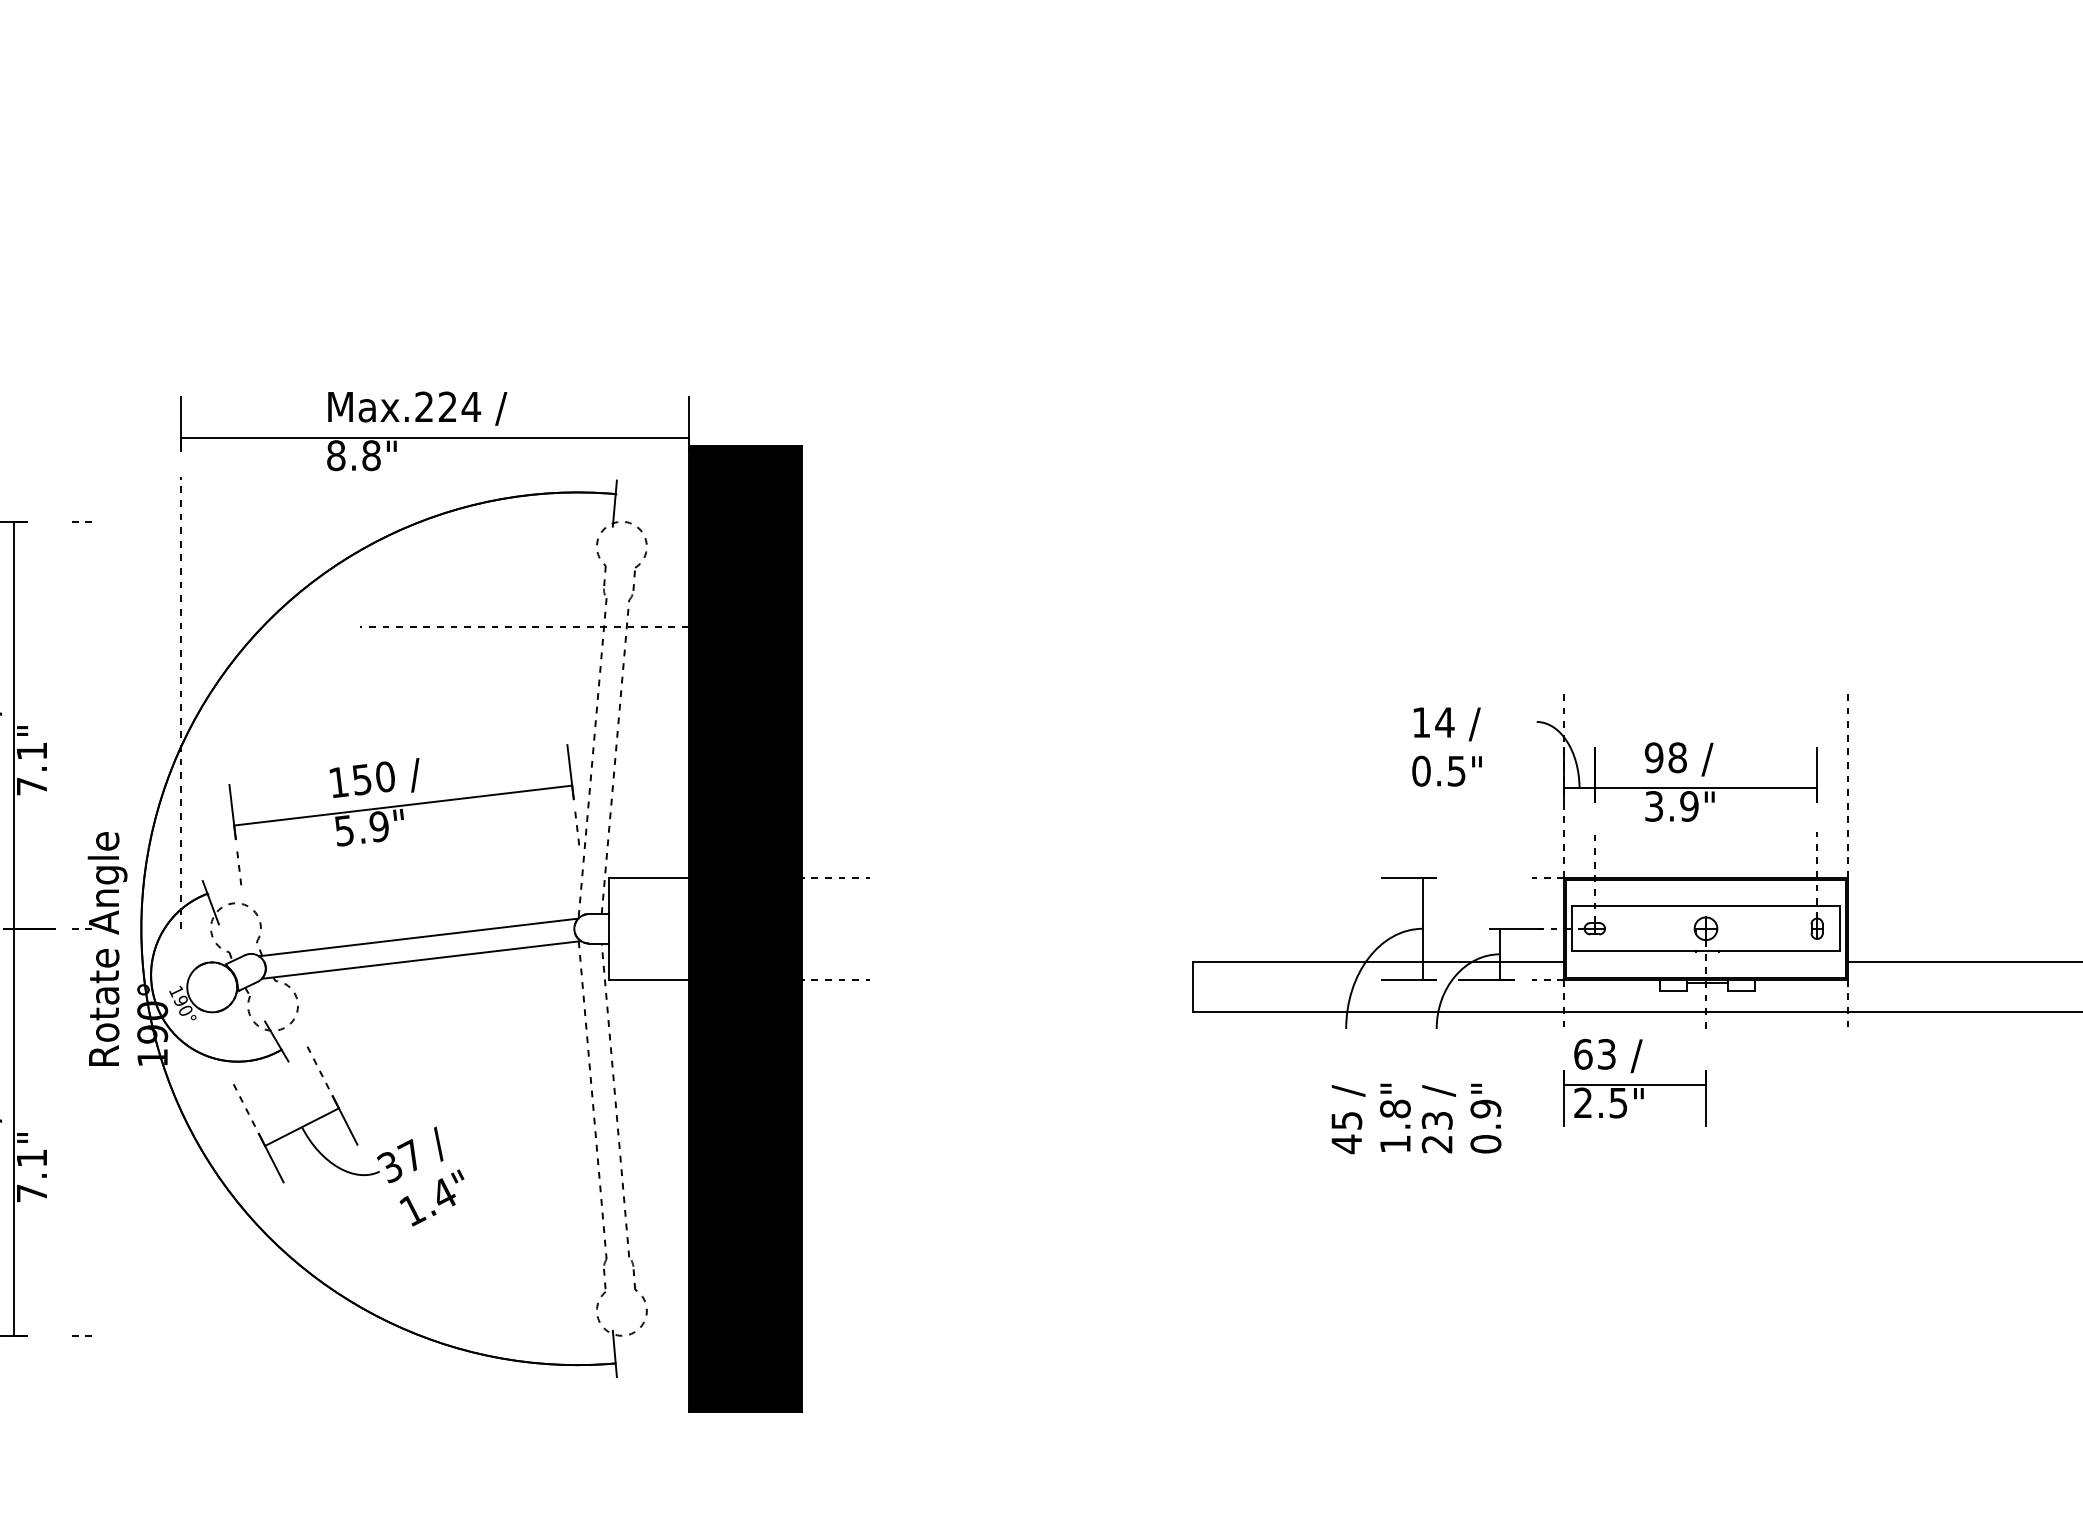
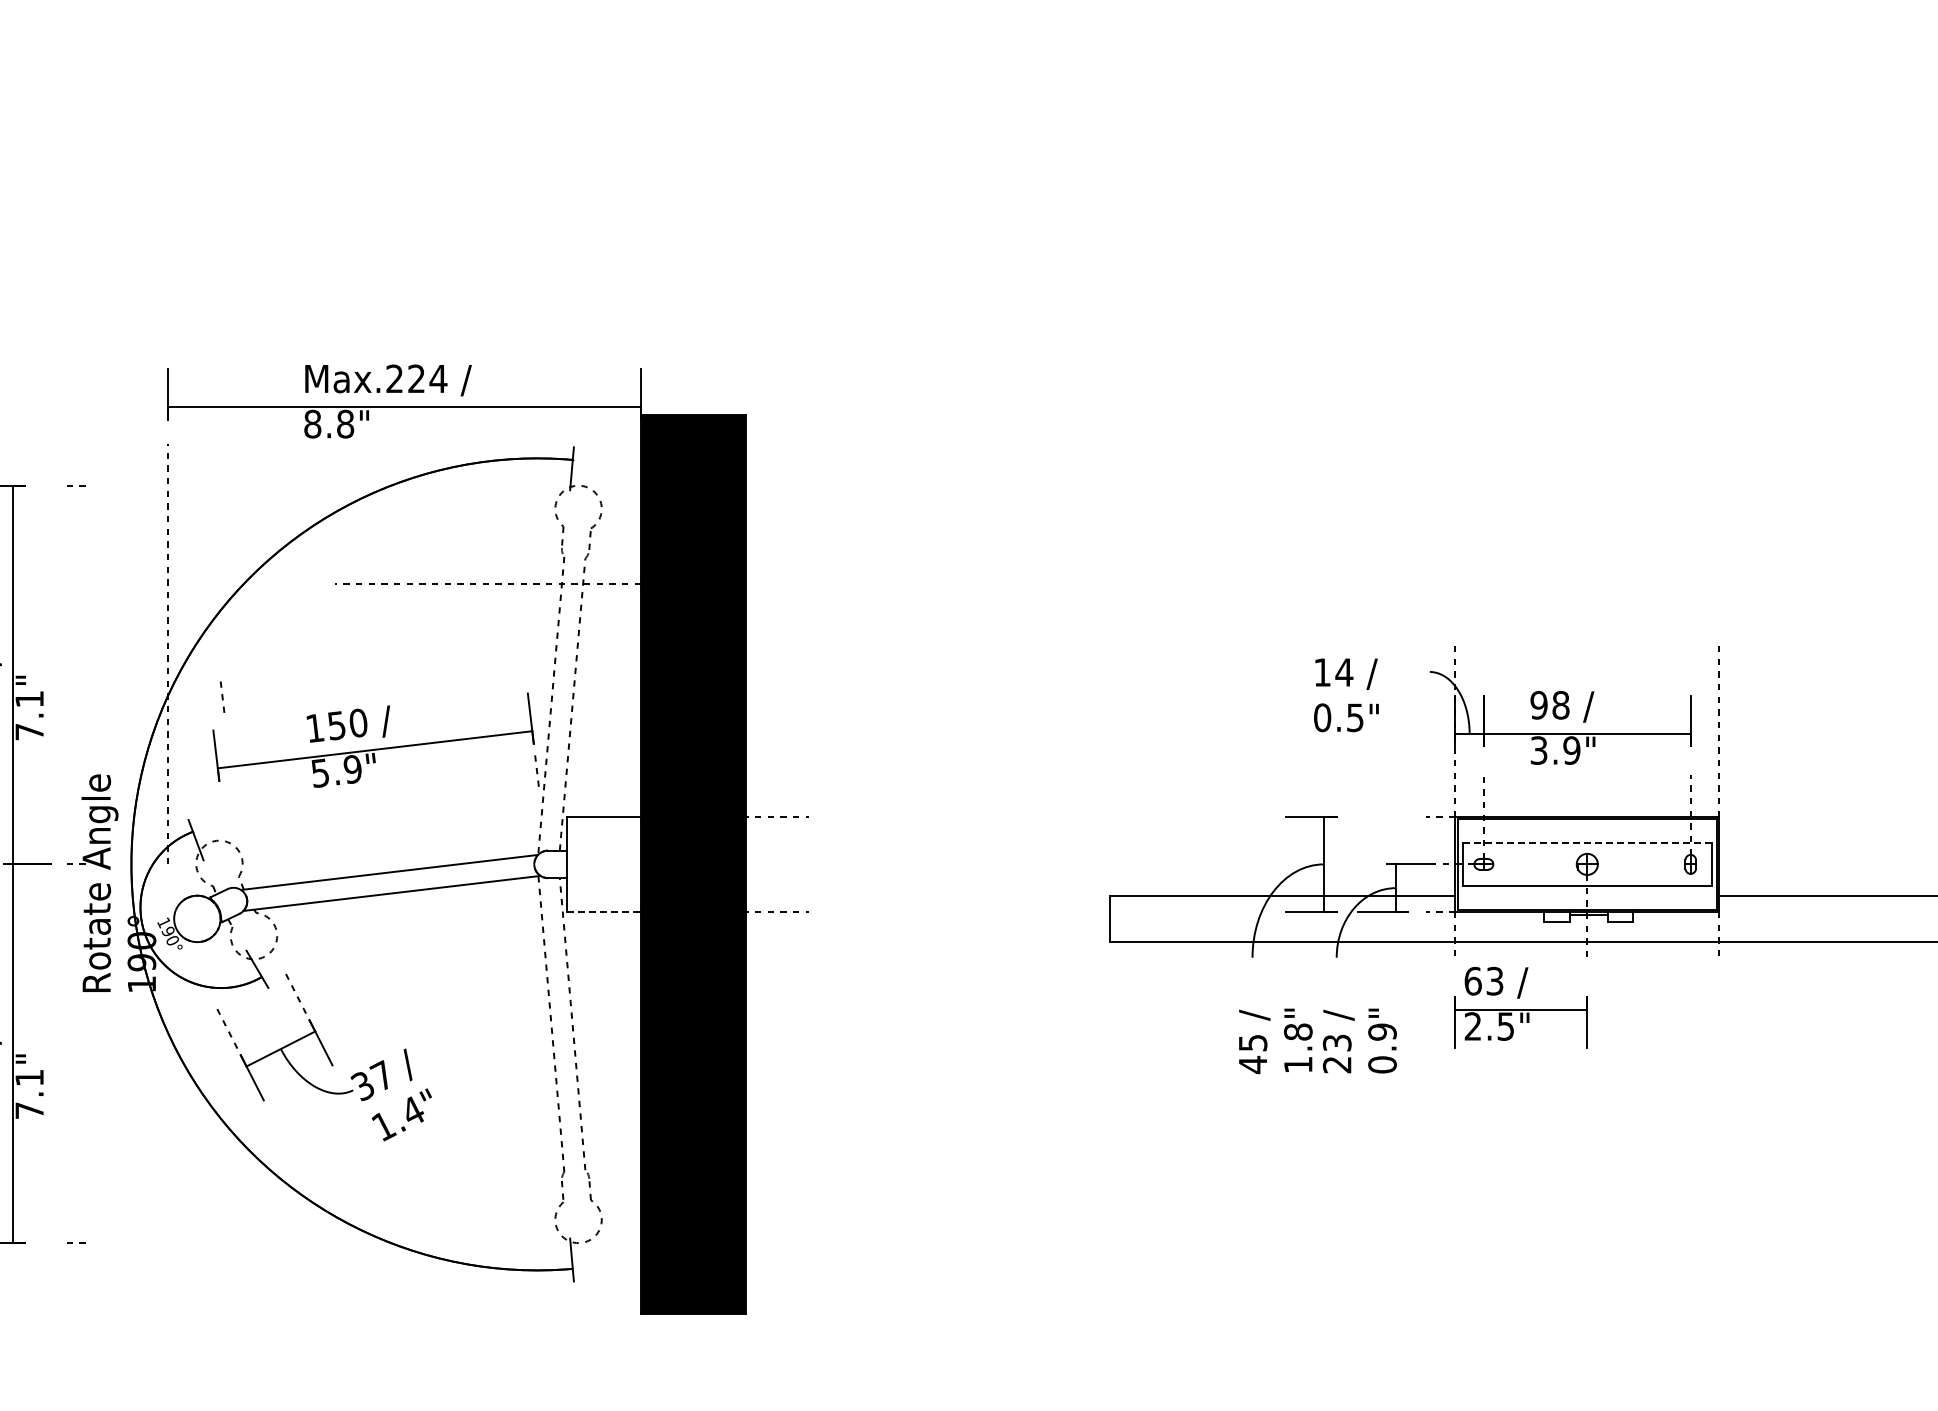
line: (239, 867) -> (222, 696), moved
line: (1706, 906) -> (1587, 843), solid -> dashed
line: (648, 979) -> (603, 911), solid -> dashed

